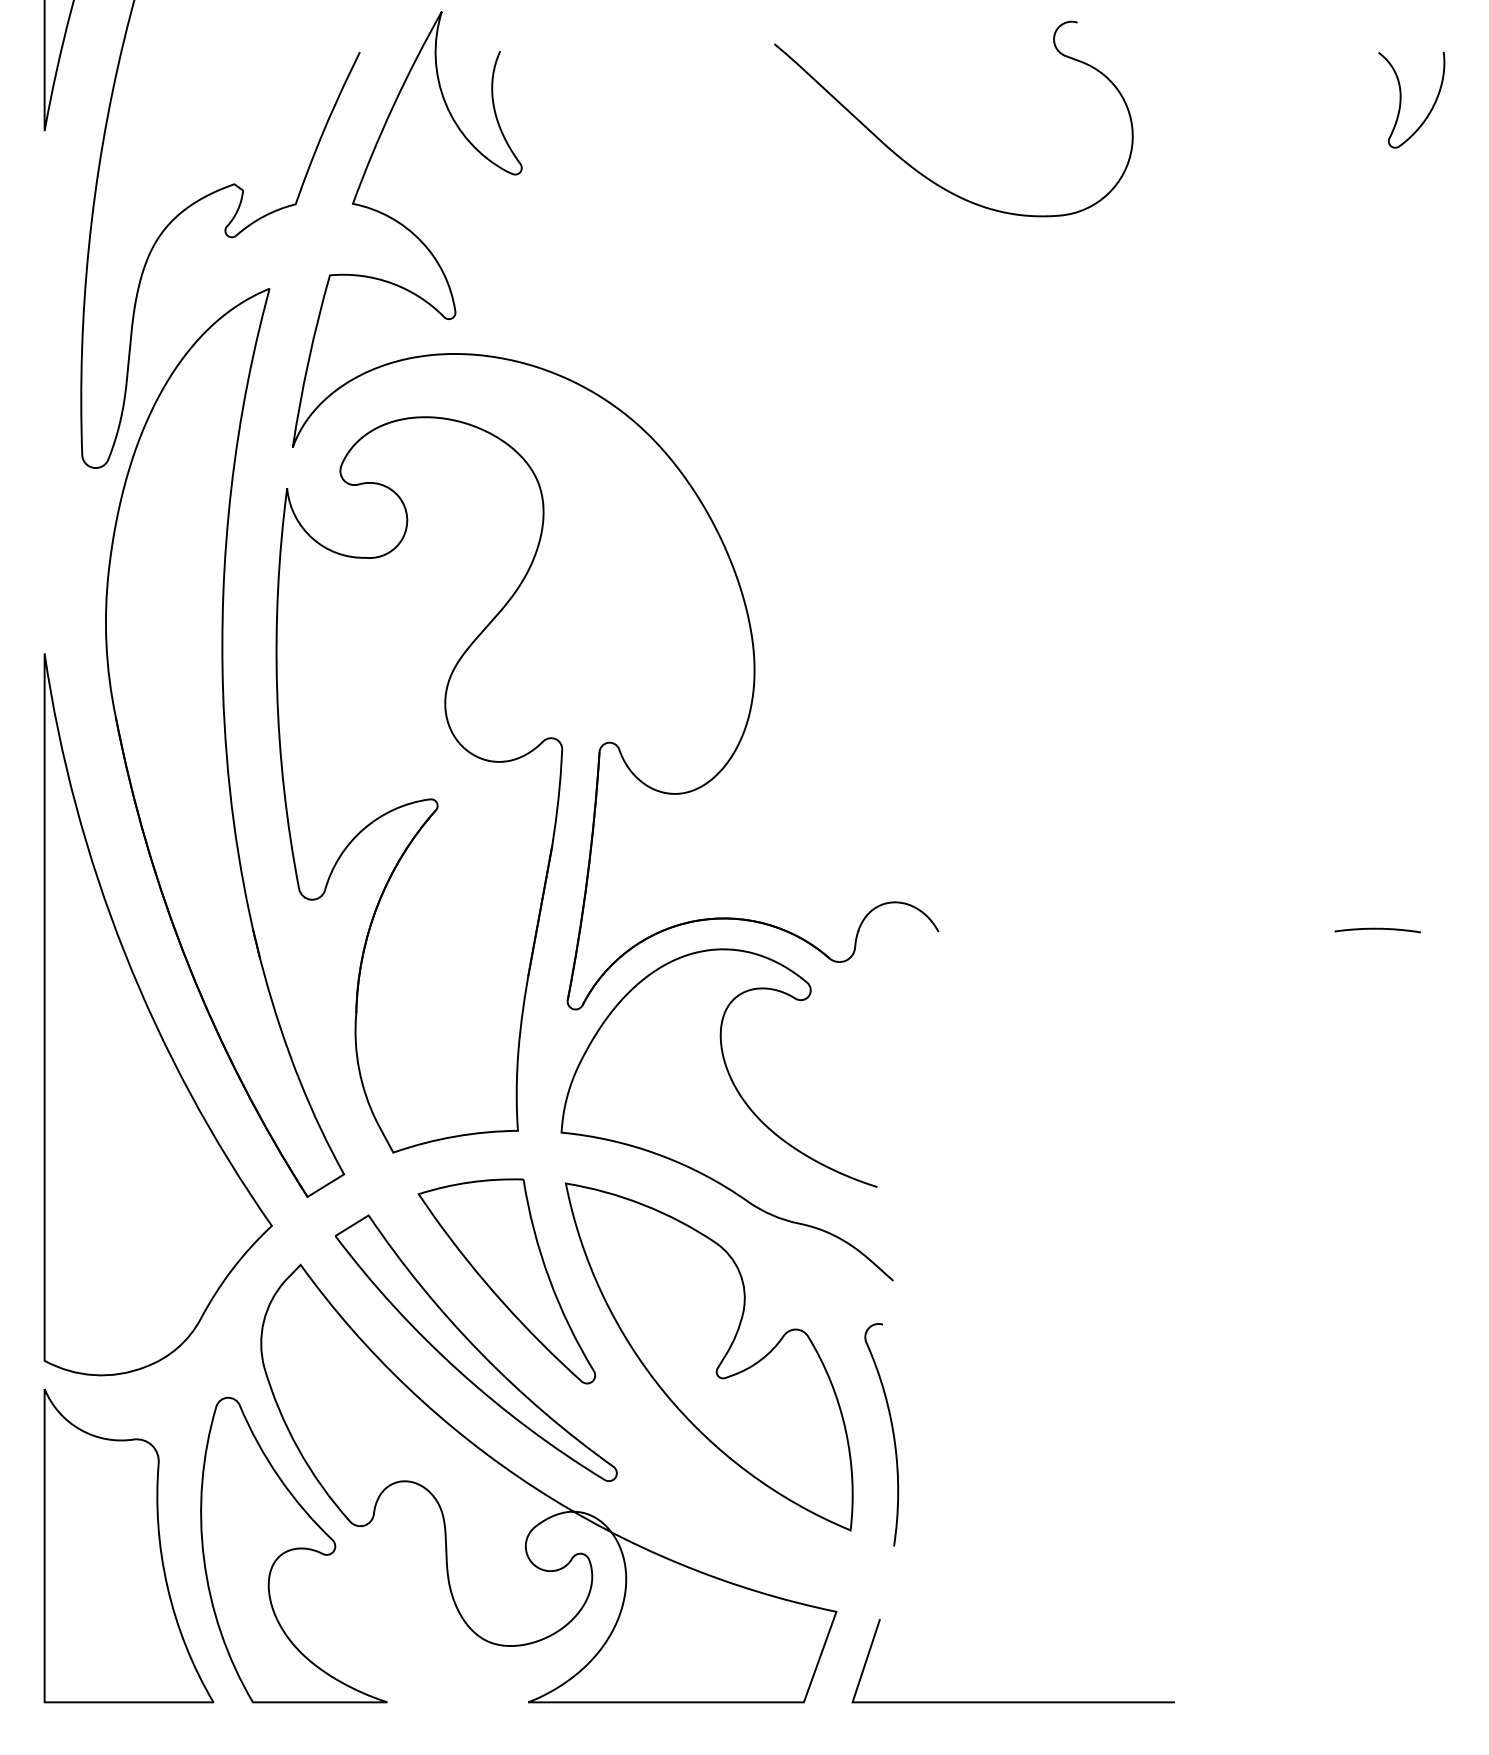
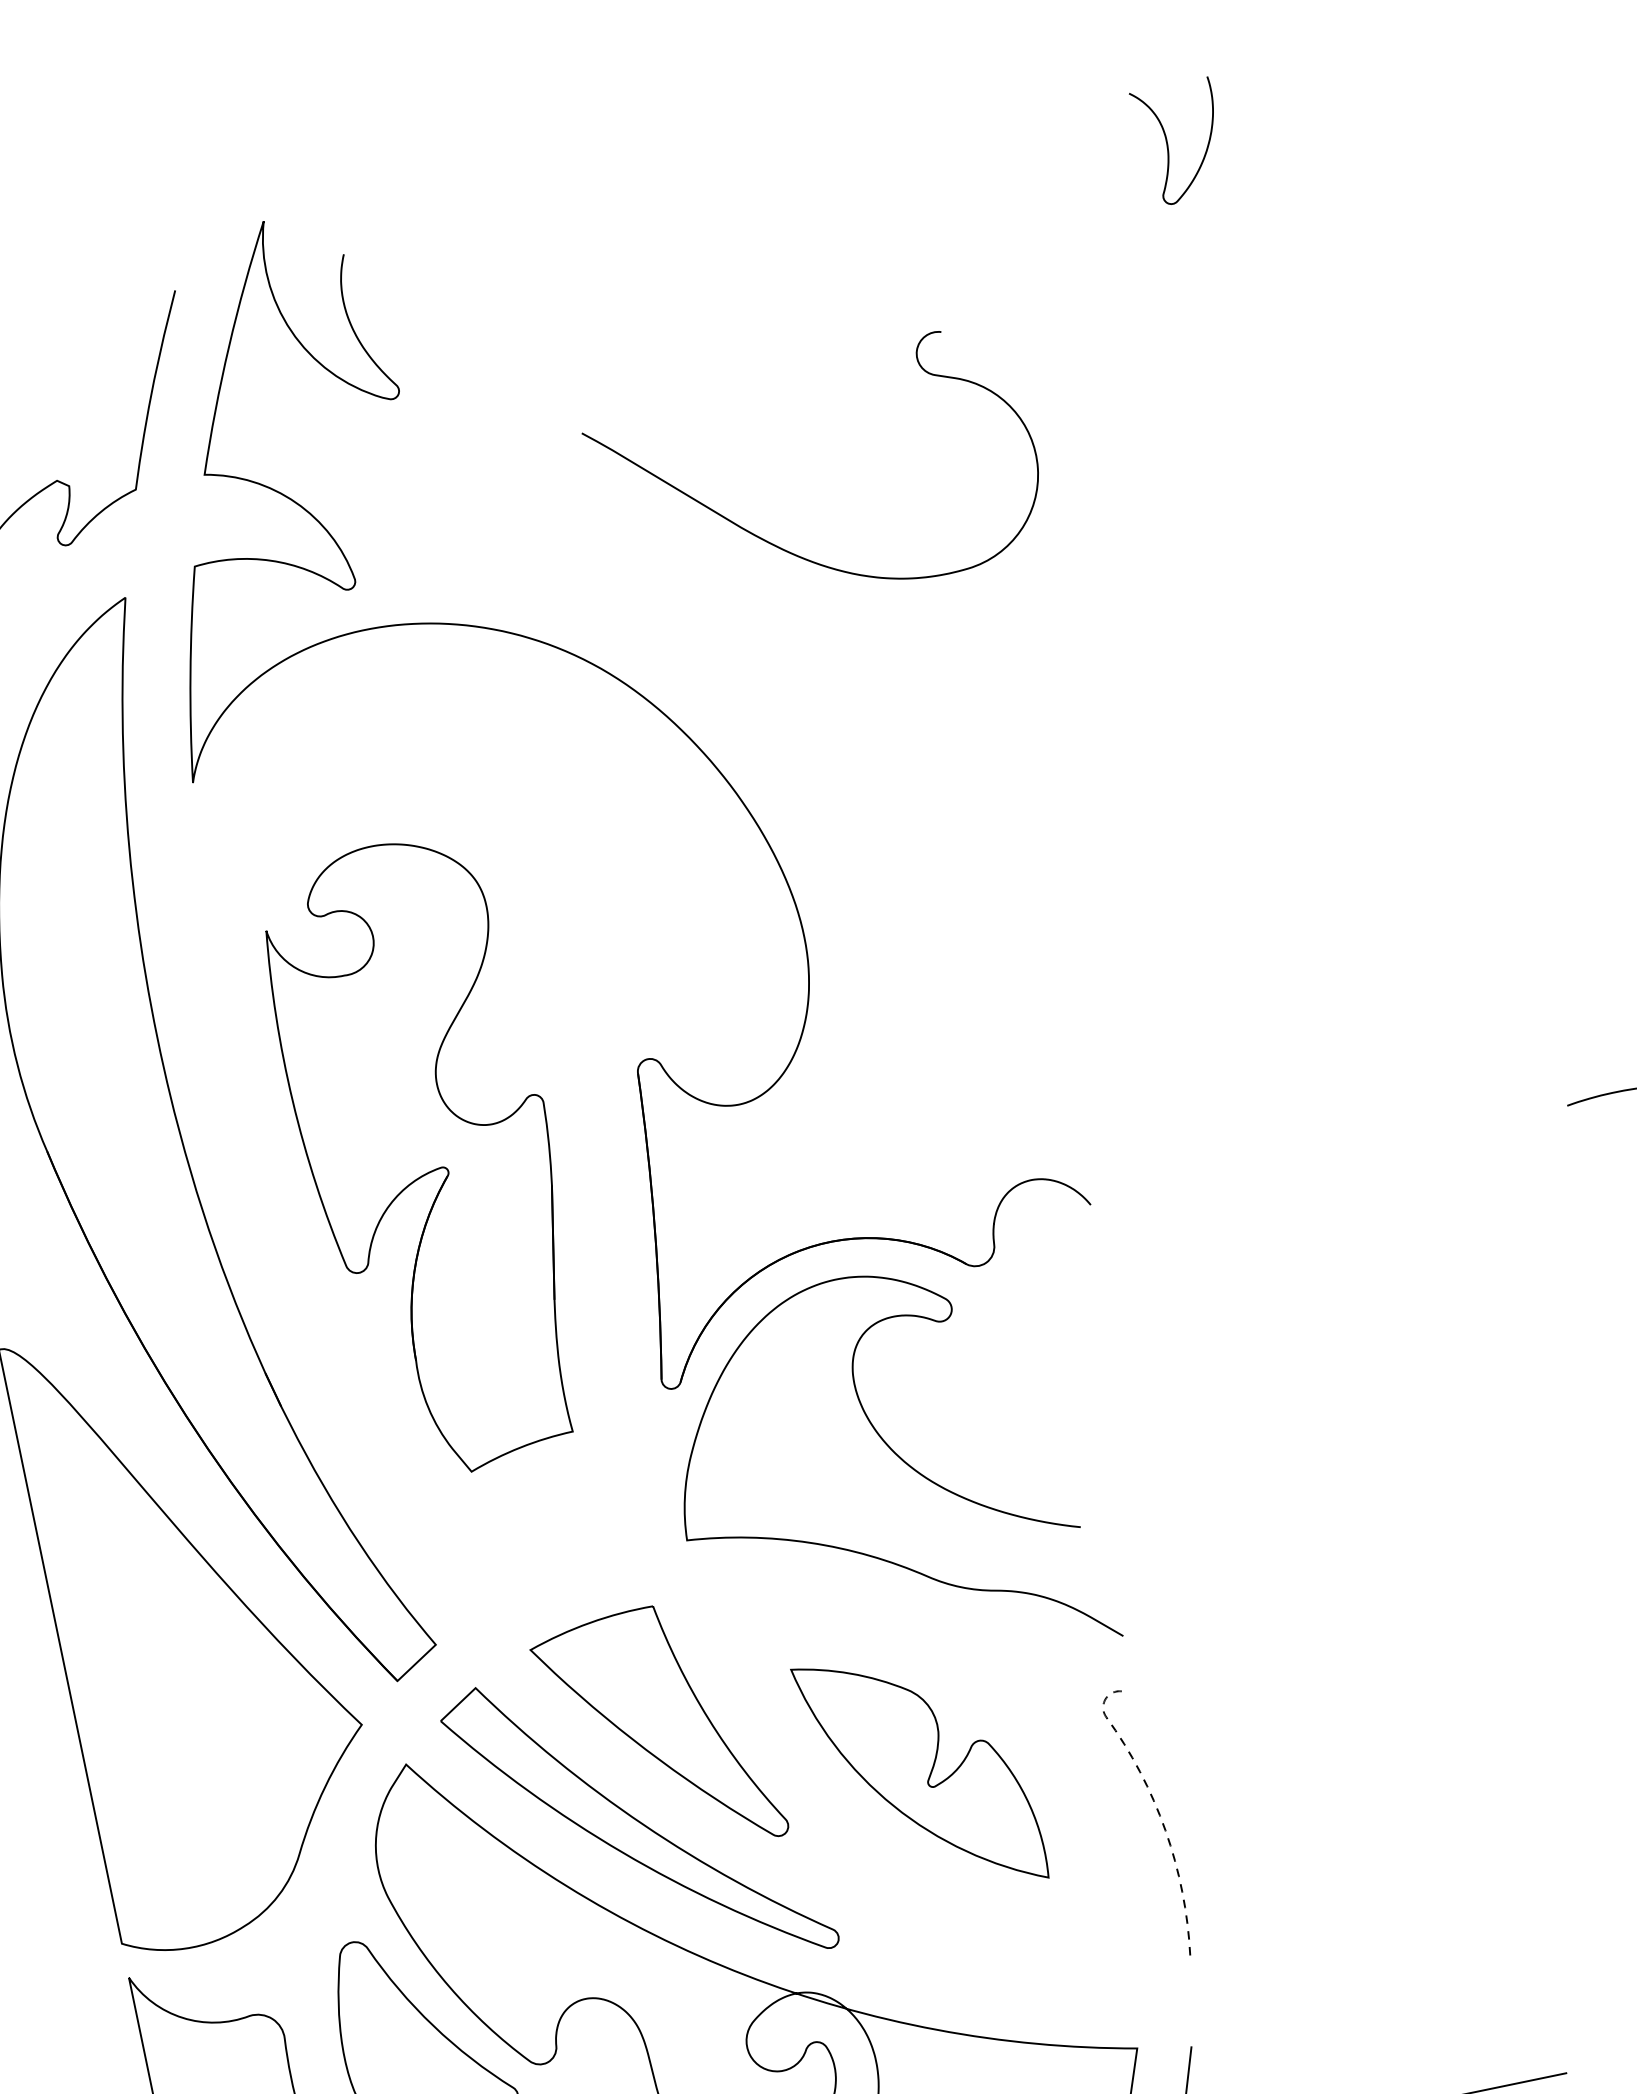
curve: (1401, 100) -> (1168, 145), moved
curve: (914, 167) -> (781, 546), moved
part: (419, 784) -> (429, 1156), size x0.7
part: (708, 1356) -> (919, 1773), size x0.6
line: (891, 1421) -> (1156, 1805), solid -> dashed

